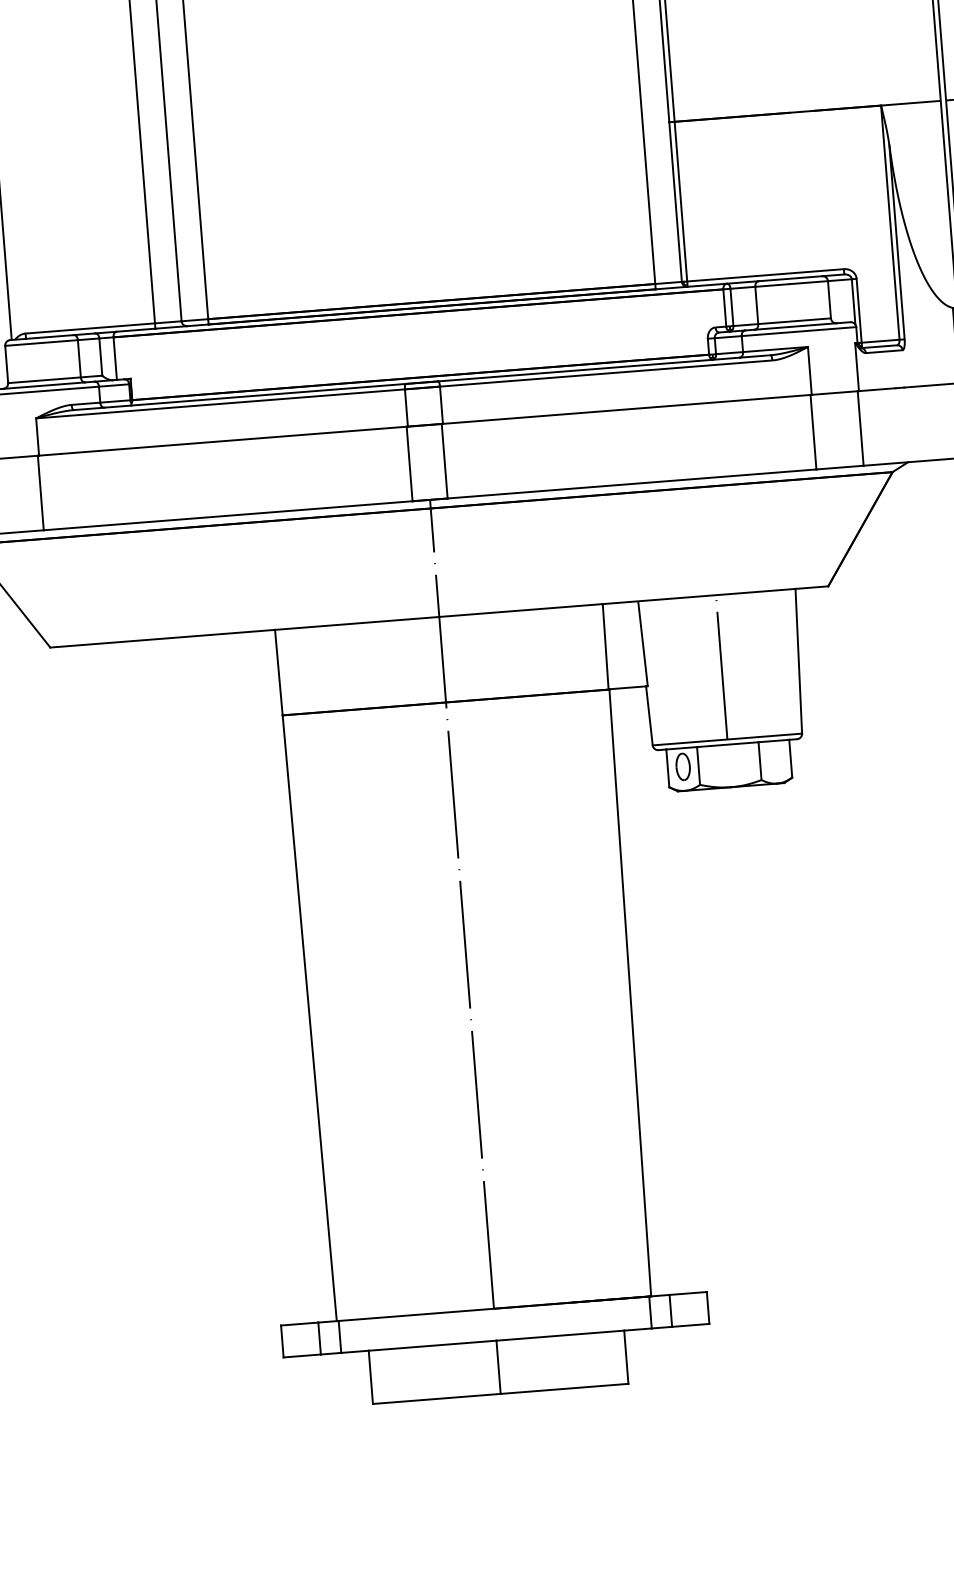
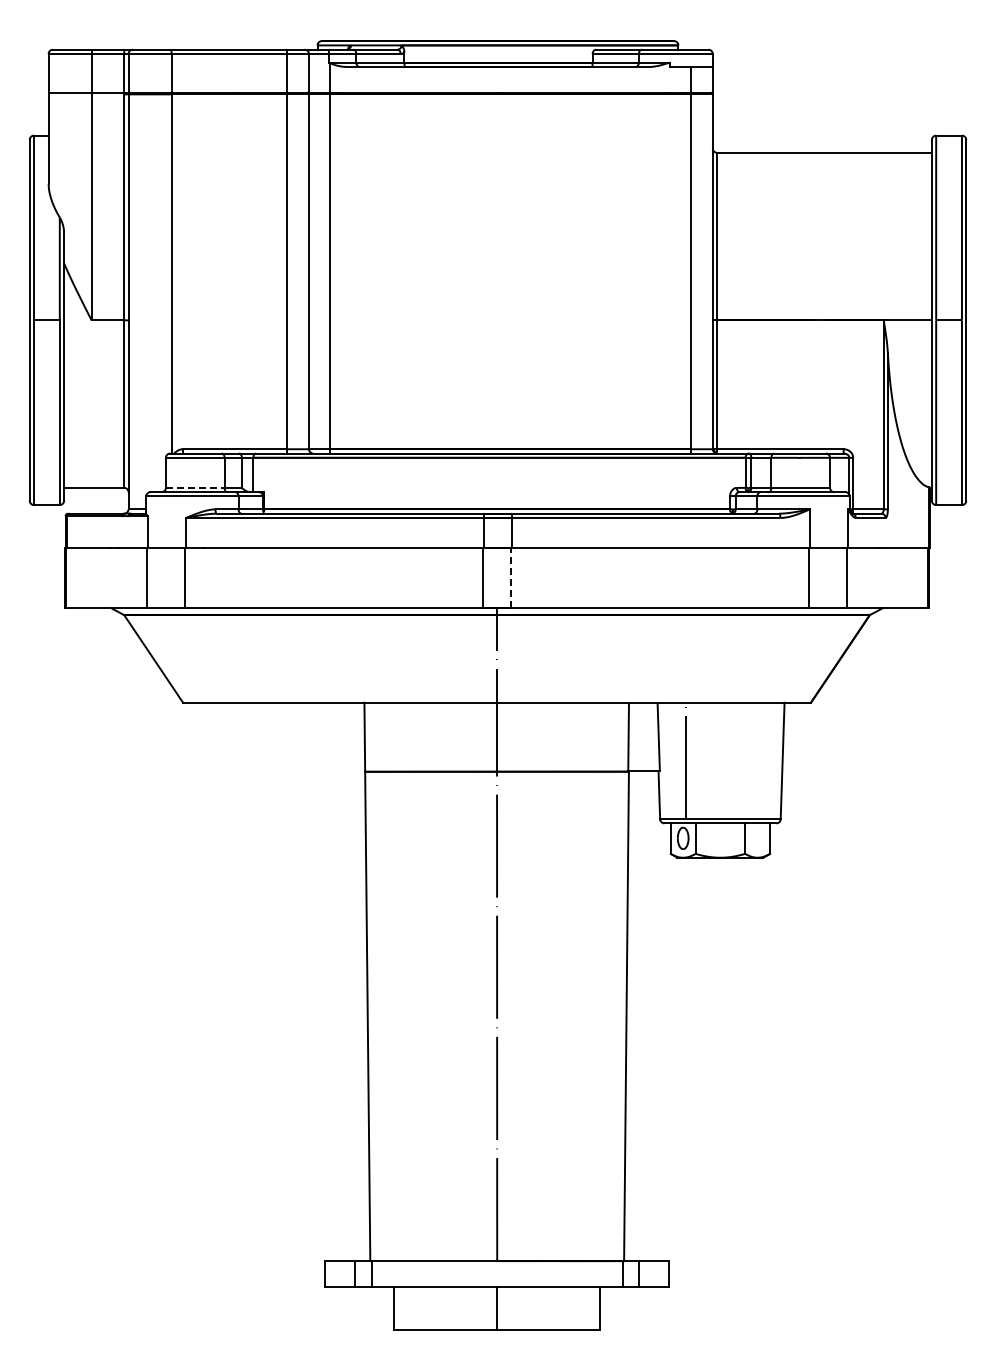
line: (44, 379) -> (195, 487), solid -> dashed
line: (445, 460) -> (511, 577), solid -> dashed
line: (721, 666) -> (686, 760), moved

